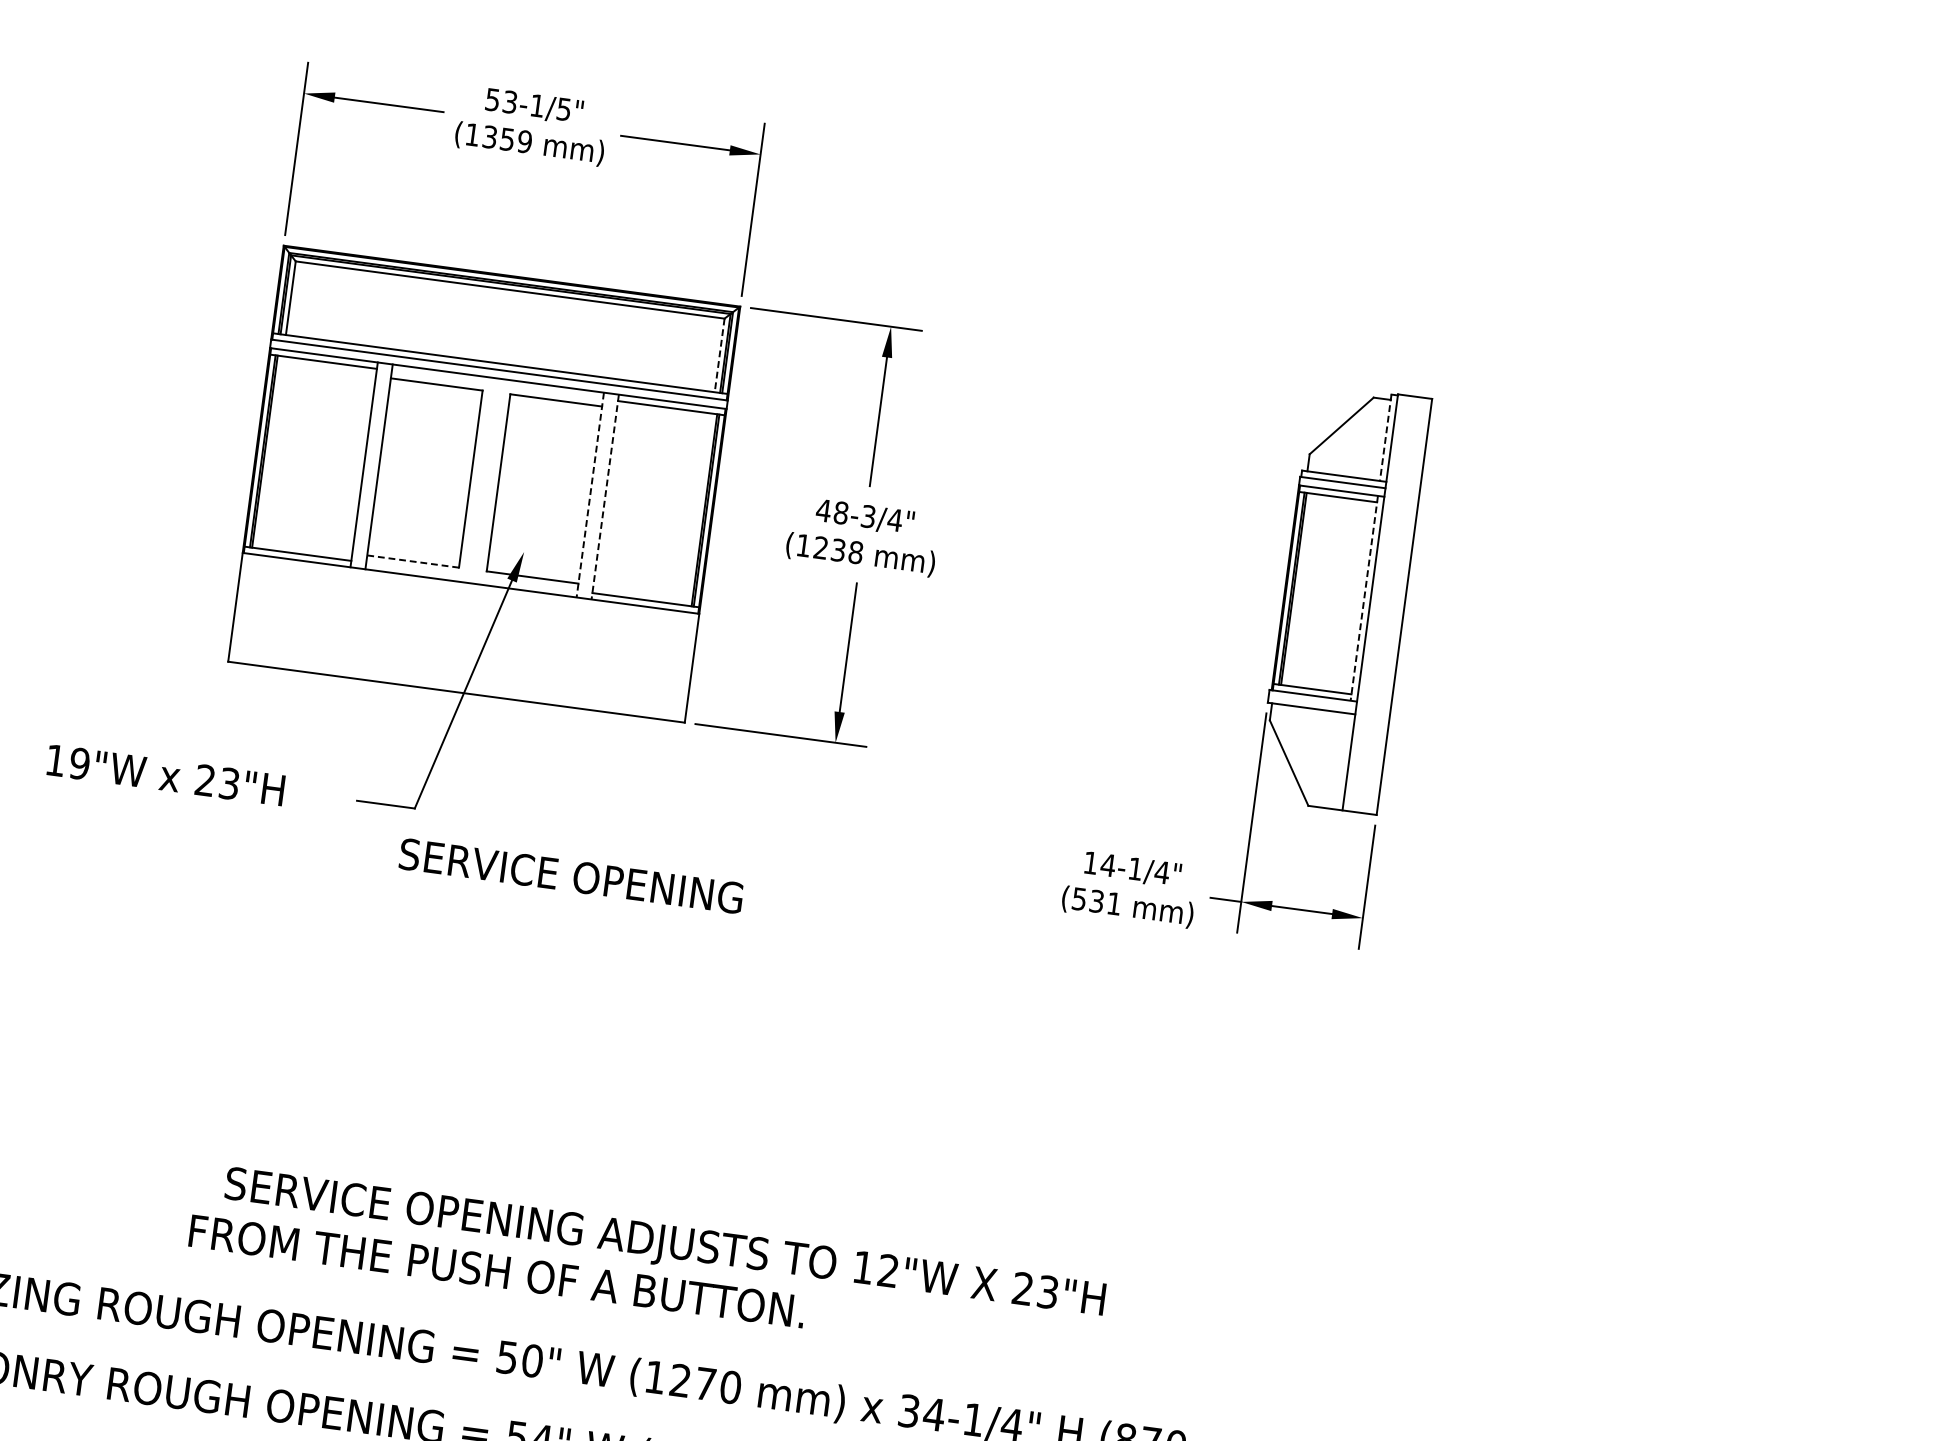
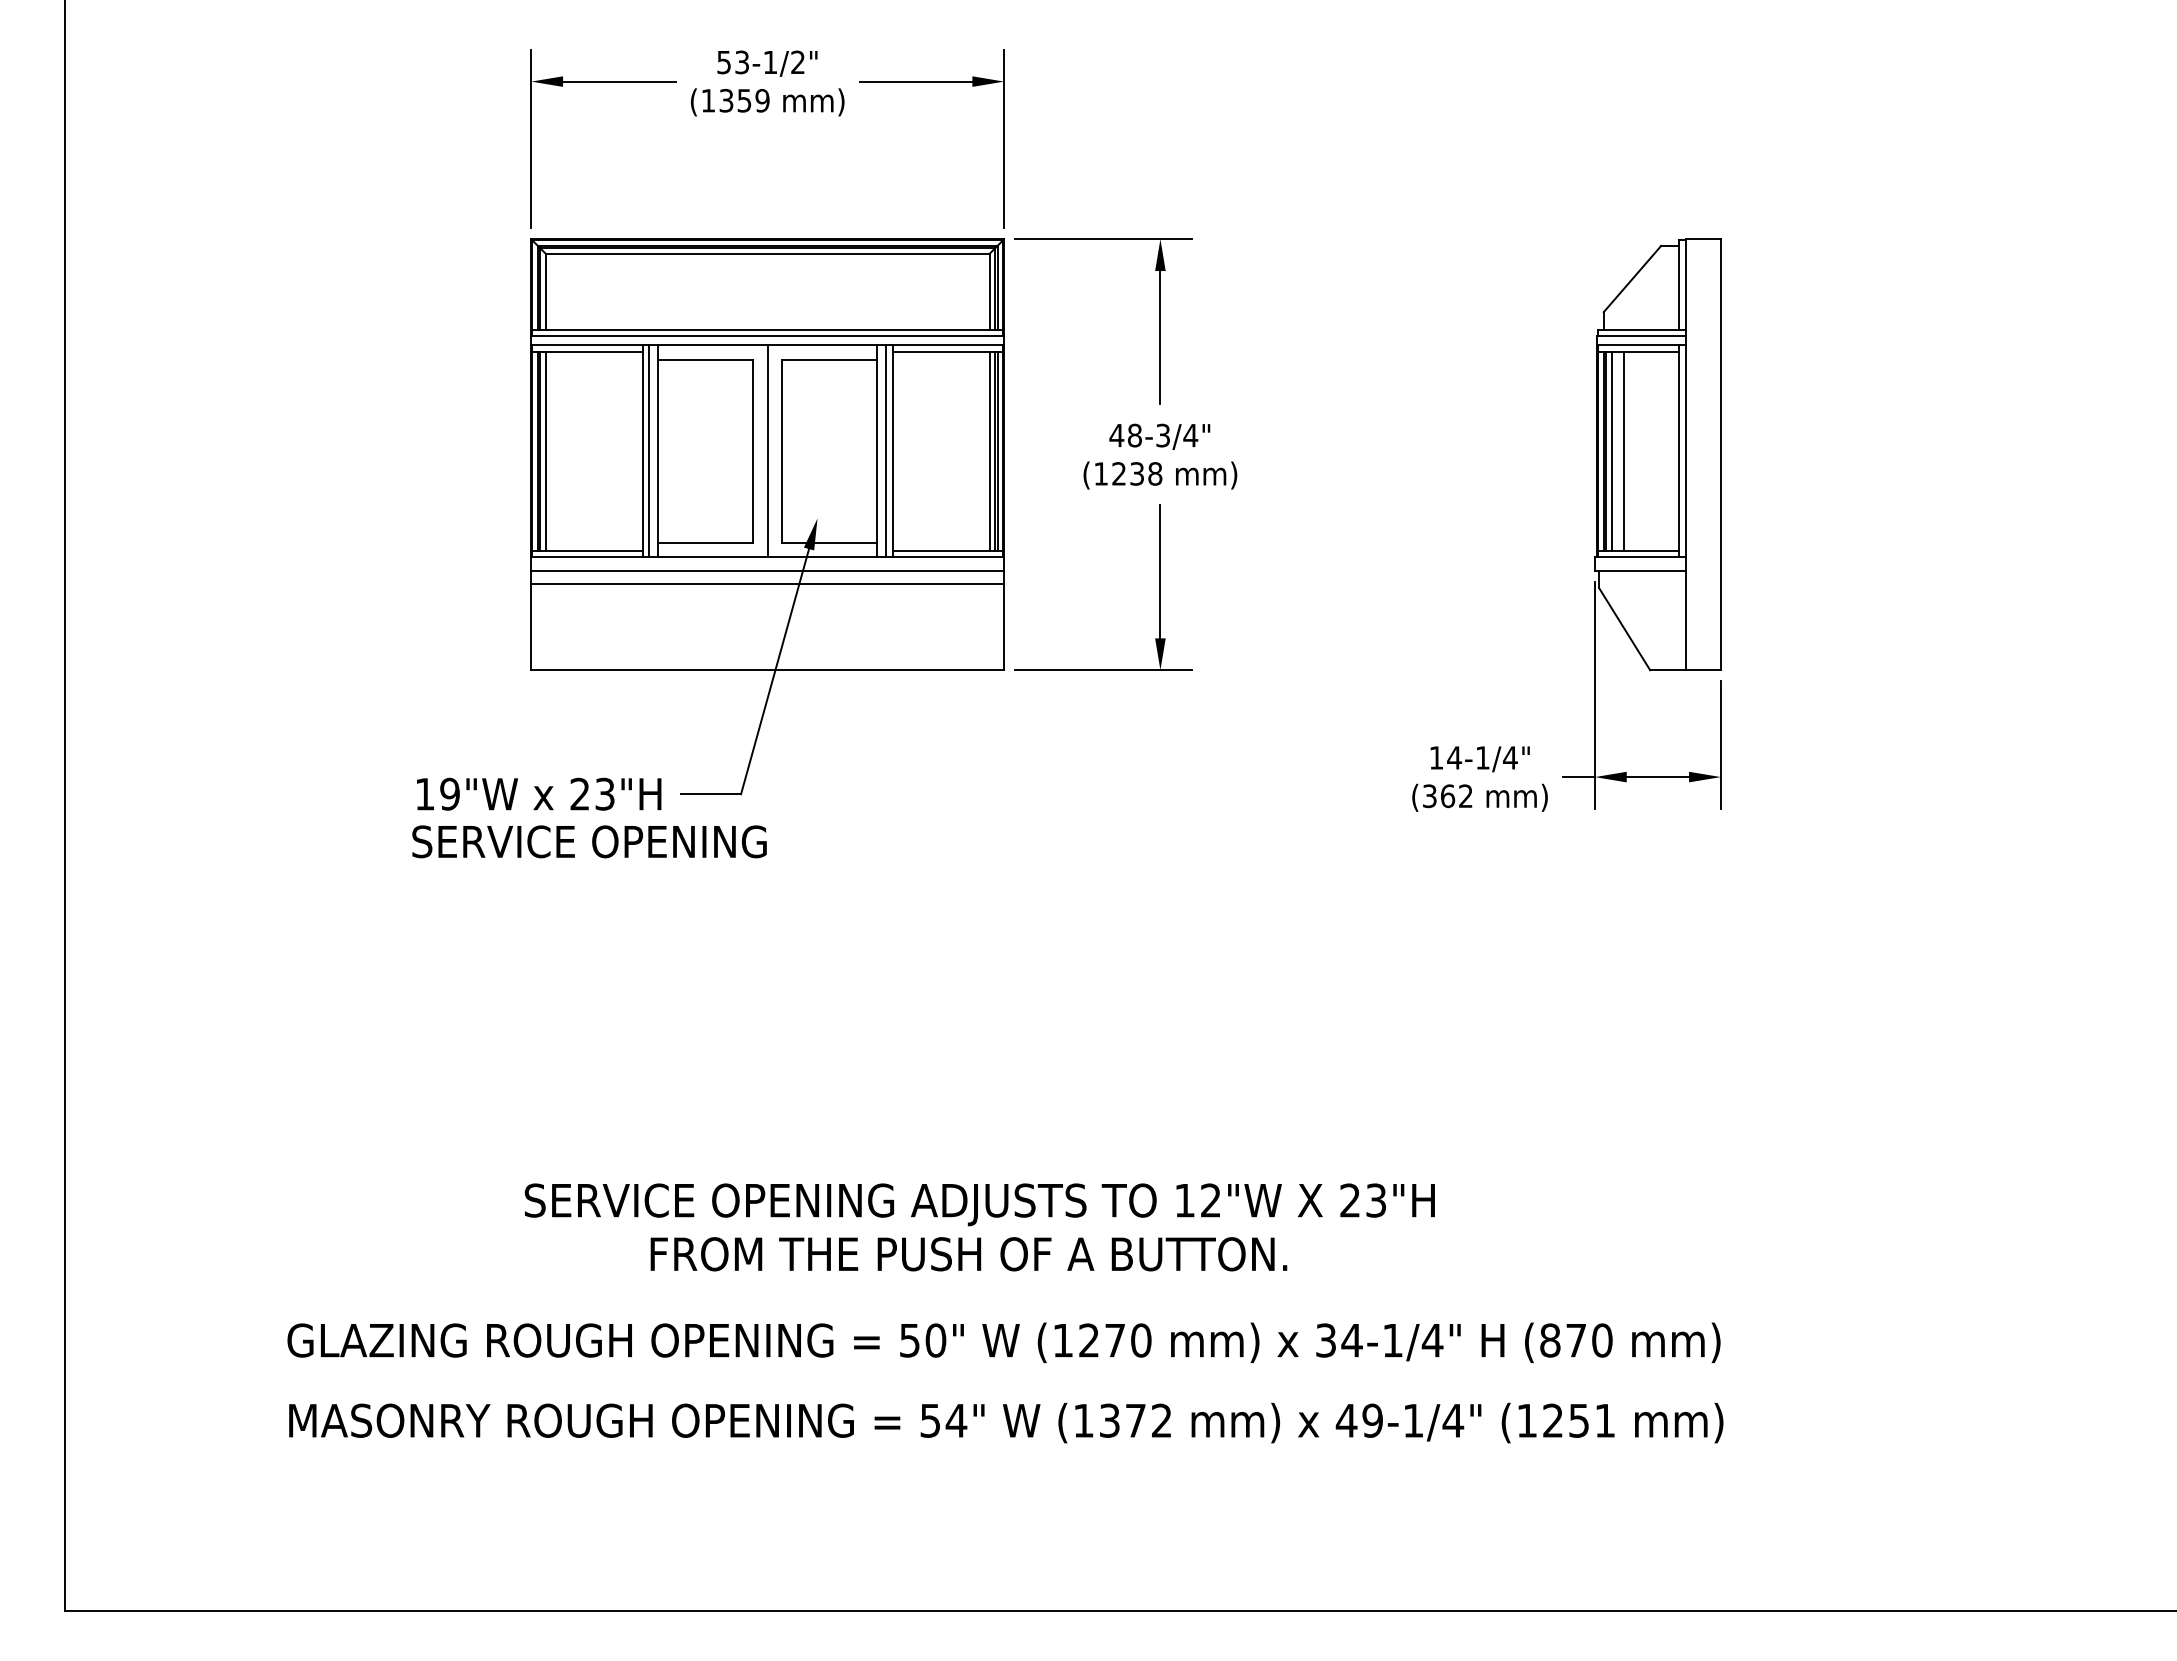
text: (563, 109) -> (797, 62), 53-1/5" -> 53-1/2"
line: (719, 356) -> (989, 292), dashed -> solid
line: (1385, 438) -> (1678, 285), dashed -> solid
line: (270, 451) -> (545, 450), added
line: (370, 465) -> (649, 451), added
line: (484, 481) -> (767, 451), added
line: (590, 495) -> (877, 451), dashed -> solid
line: (598, 496) -> (885, 451), added
line: (605, 497) -> (892, 451), dashed -> solid
line: (698, 508) -> (989, 450), added
line: (412, 561) -> (705, 543), dashed -> solid
line: (1299, 588) -> (1611, 450), added
line: (1310, 590) -> (1623, 450), added
line: (469, 595) -> (767, 570), added
line: (1363, 598) -> (1678, 451), dashed -> solid
line: (467, 609) -> (767, 584), added
text: (166, 774) -> (539, 793), moved
text: (571, 875) -> (589, 841), moved
text: (1096, 901) -> (1447, 796), (531 -> (362
text: (664, 1244) -> (979, 1204), moved
text: (496, 1271) -> (968, 1254), moved

